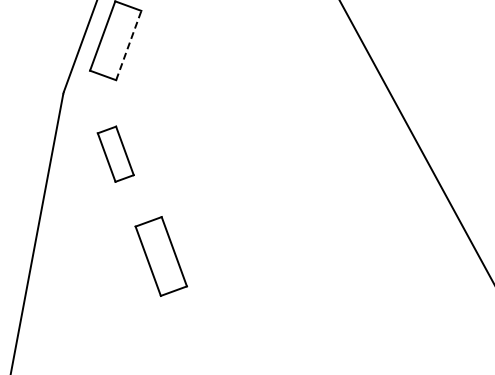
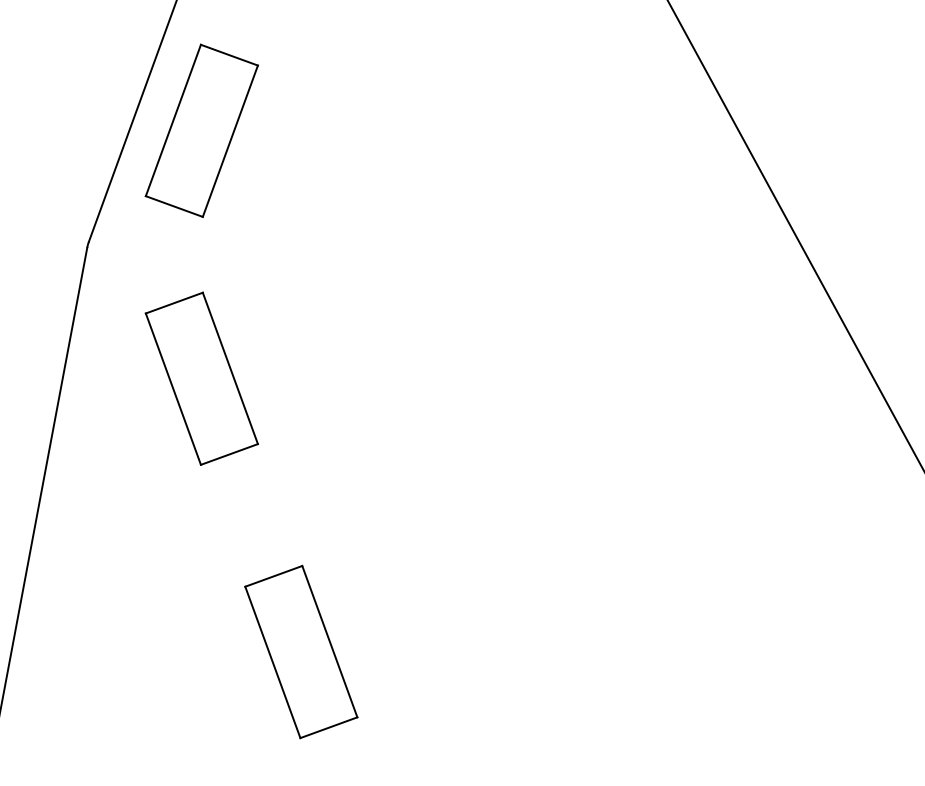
line: (128, 45) -> (229, 141), dashed -> solid
part: (115, 153) -> (201, 376), size x1.43
part: (160, 256) -> (299, 652), moved

